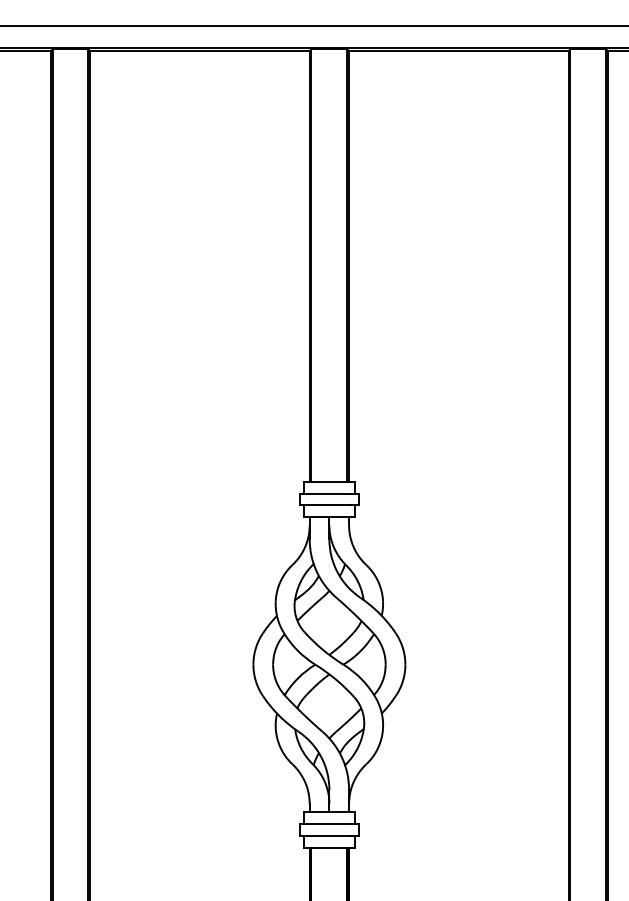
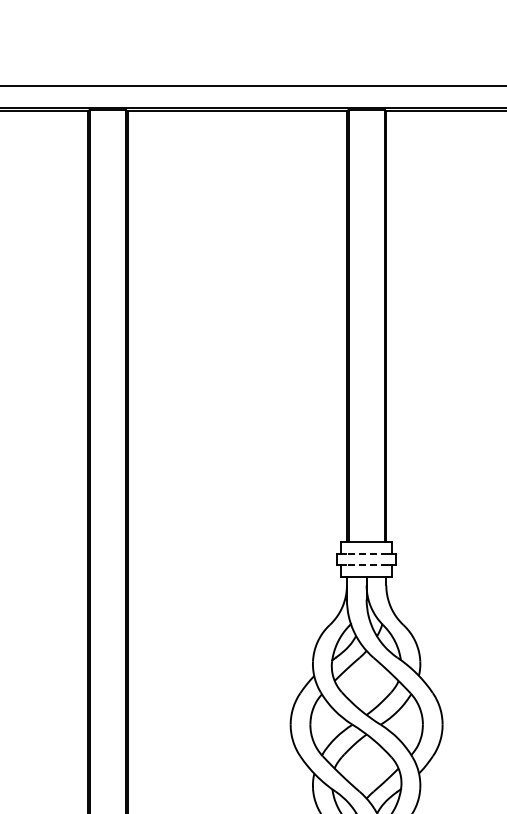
line: (328, 493) -> (365, 553), solid -> dashed
line: (328, 504) -> (365, 564), solid -> dashed

